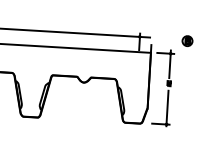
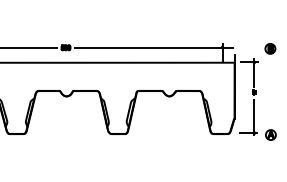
part: (182, 126) -> (270, 134), added

